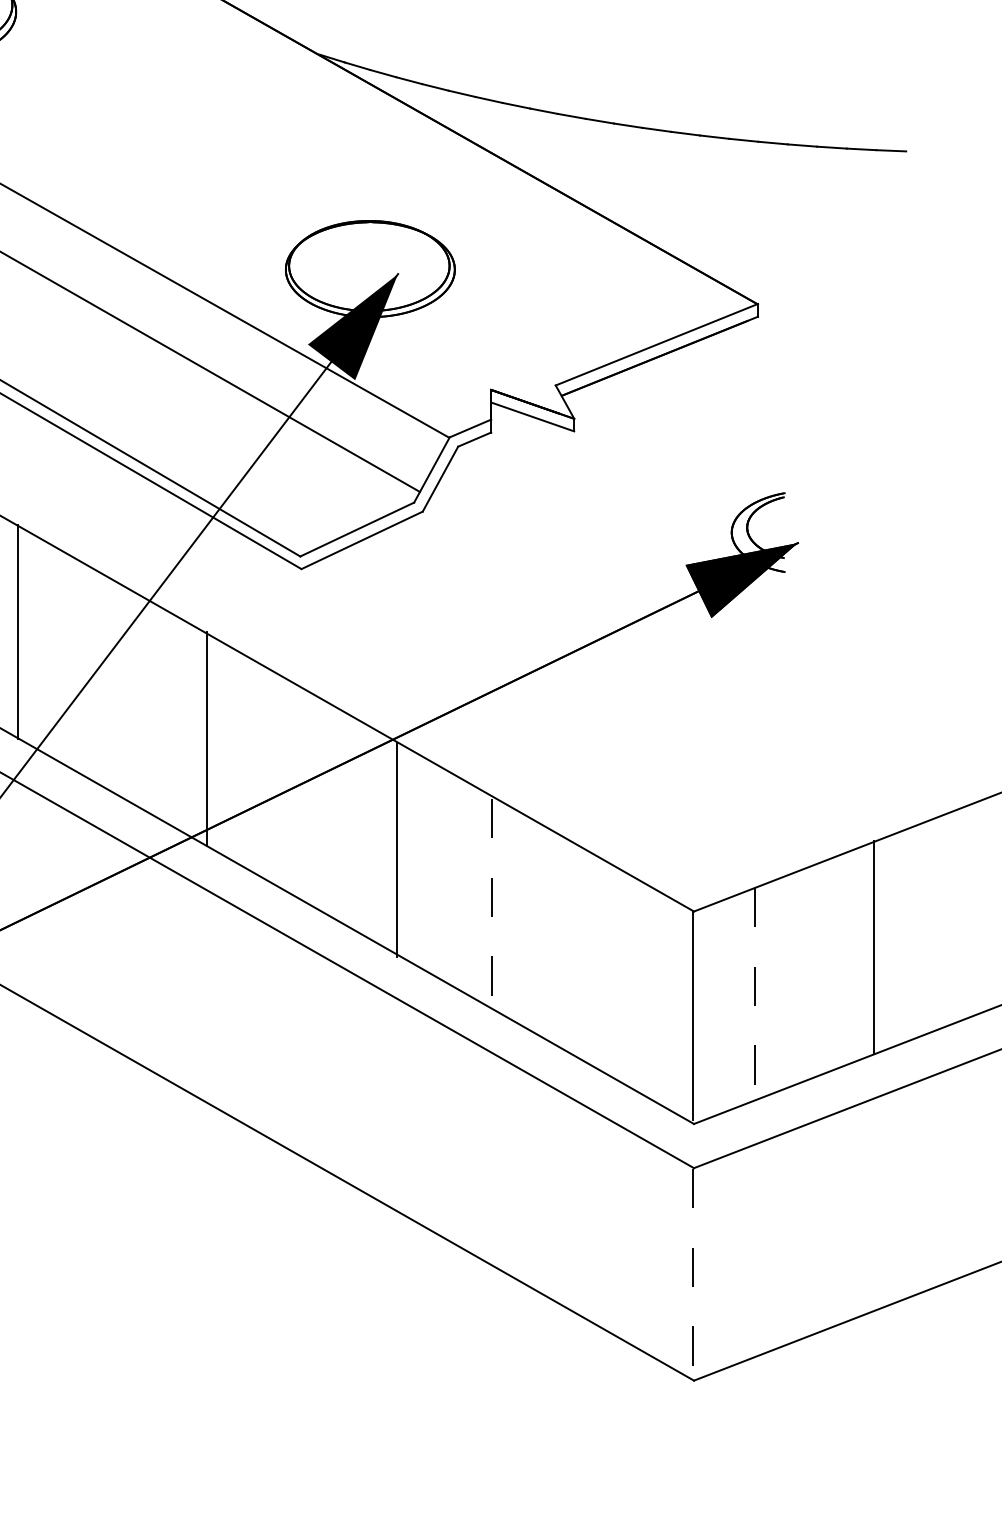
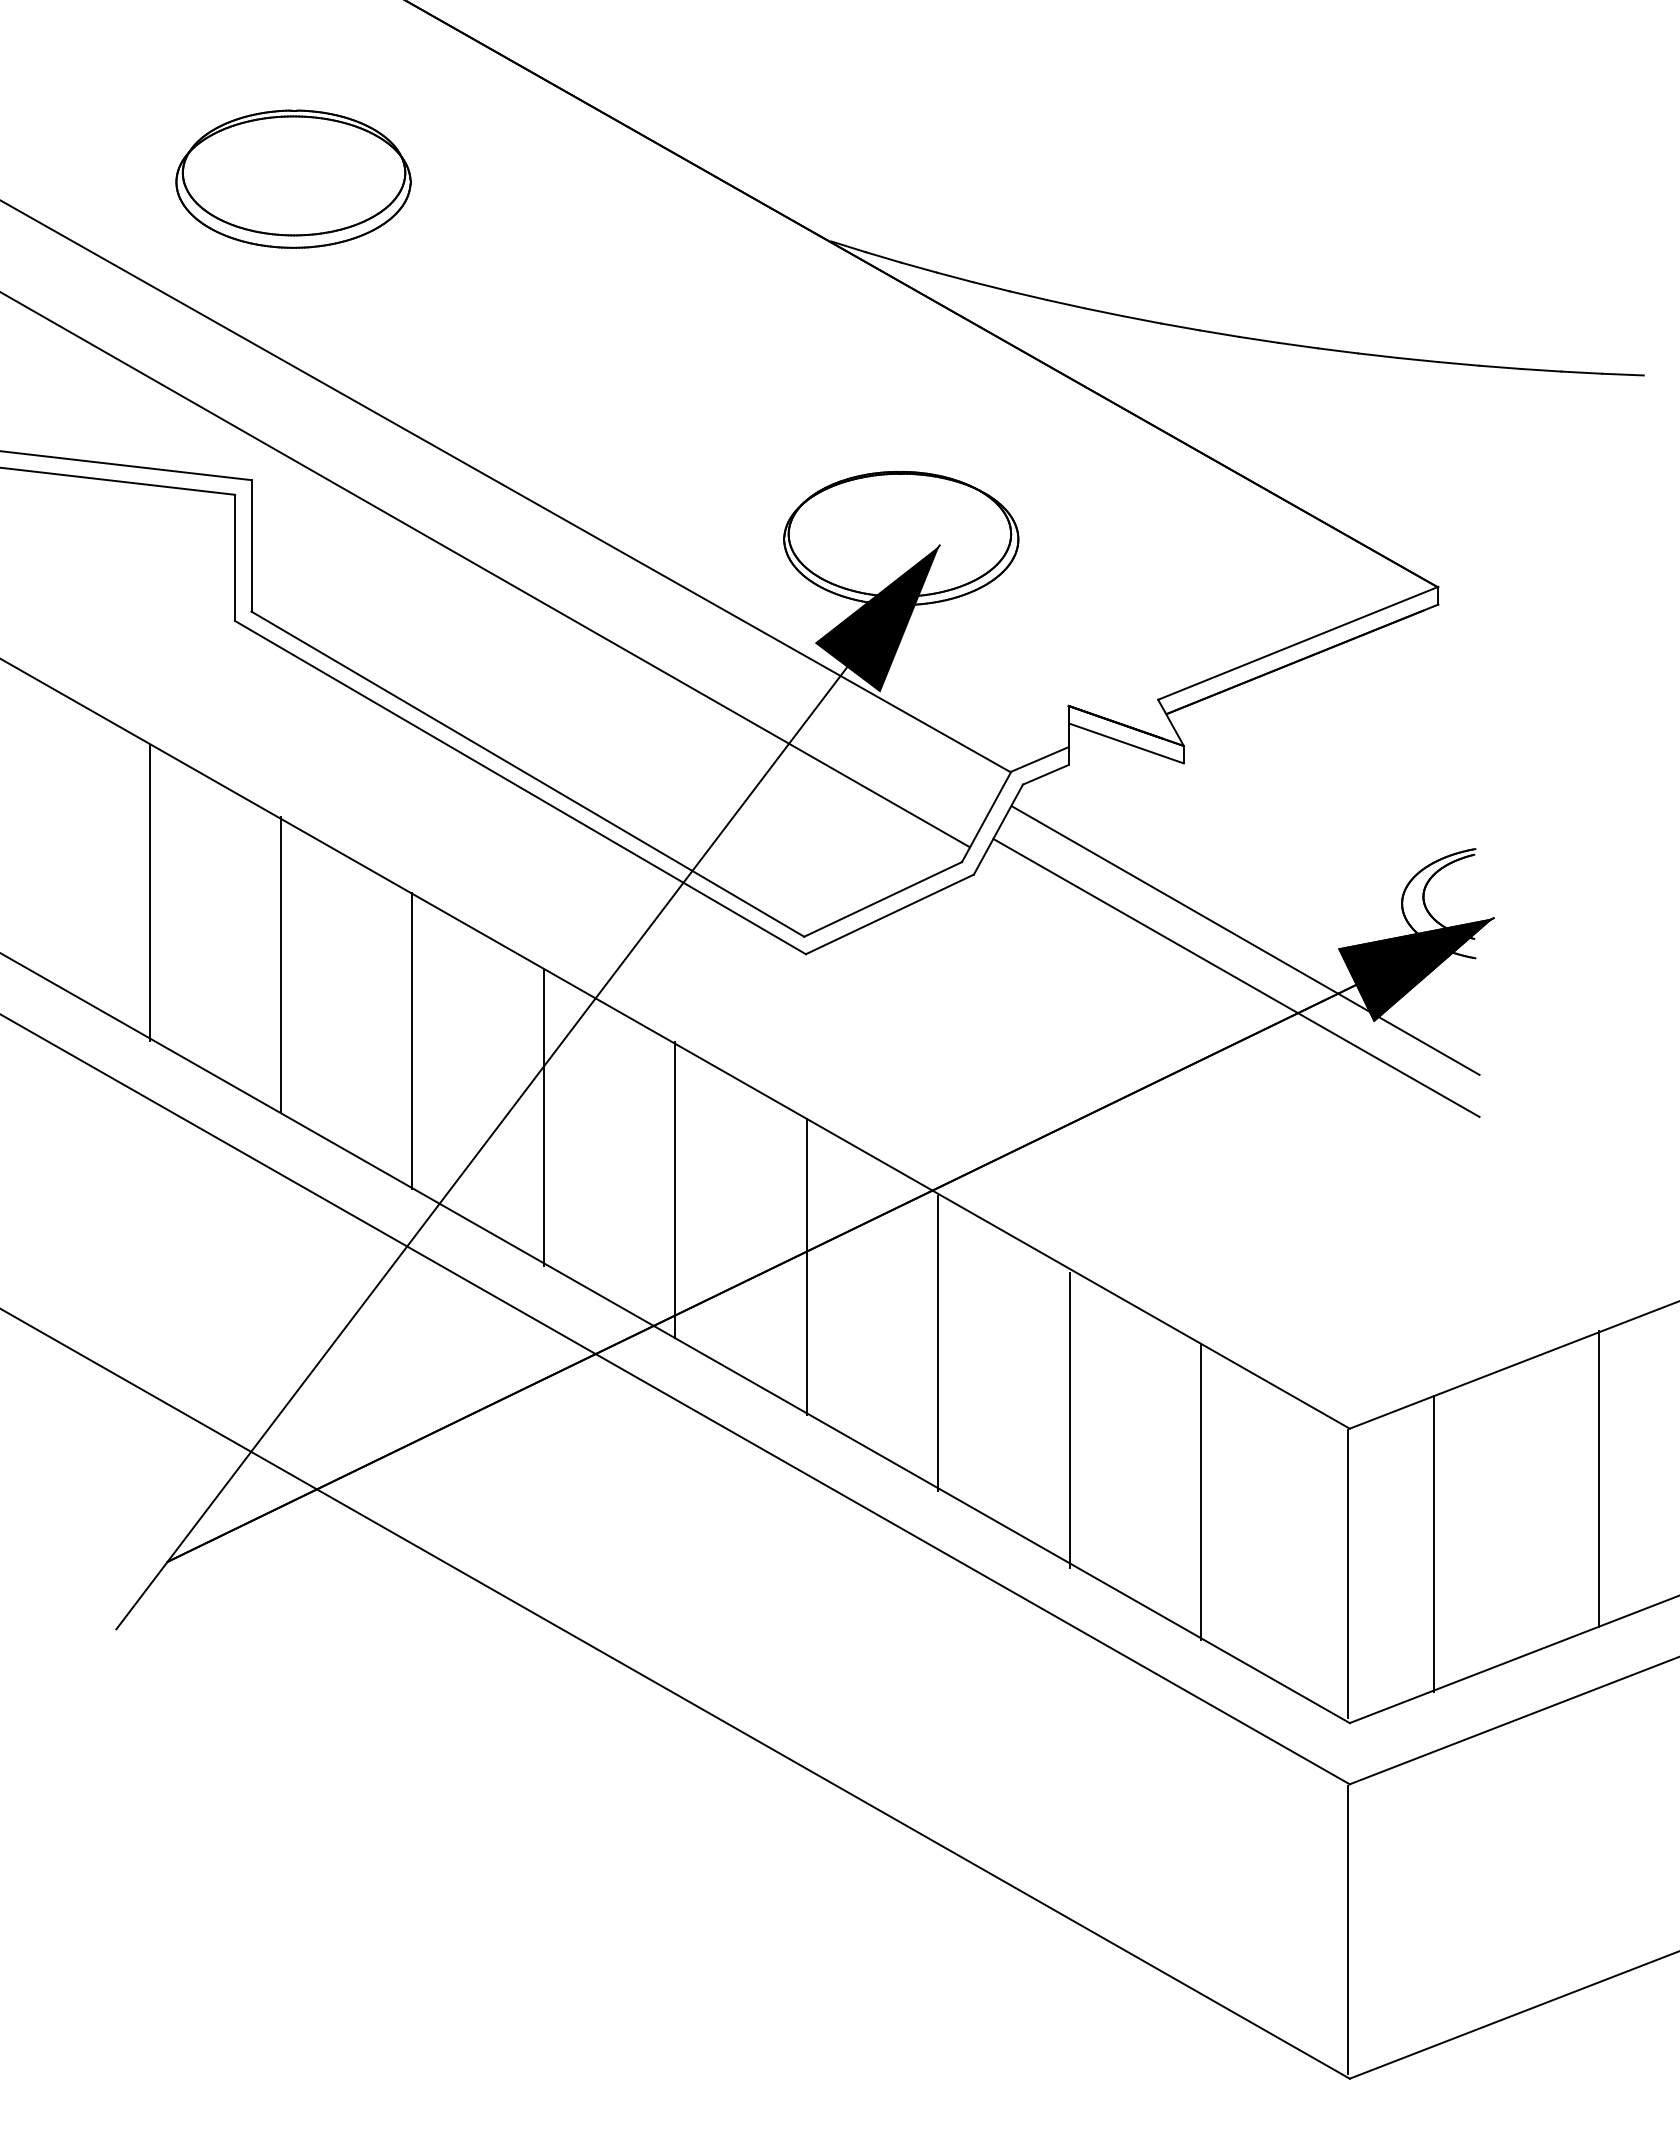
line: (618, 559) -> (1245, 940), added
line: (612, 585) -> (1236, 977), added
line: (112, 687) -> (543, 1118), added
line: (301, 794) -> (806, 1266), added
line: (491, 905) -> (1069, 1420), dashed -> solid
line: (587, 956) -> (1201, 1491), added
line: (755, 995) -> (1434, 1544), dashed -> solid
line: (693, 1273) -> (1348, 1930), dashed -> solid

